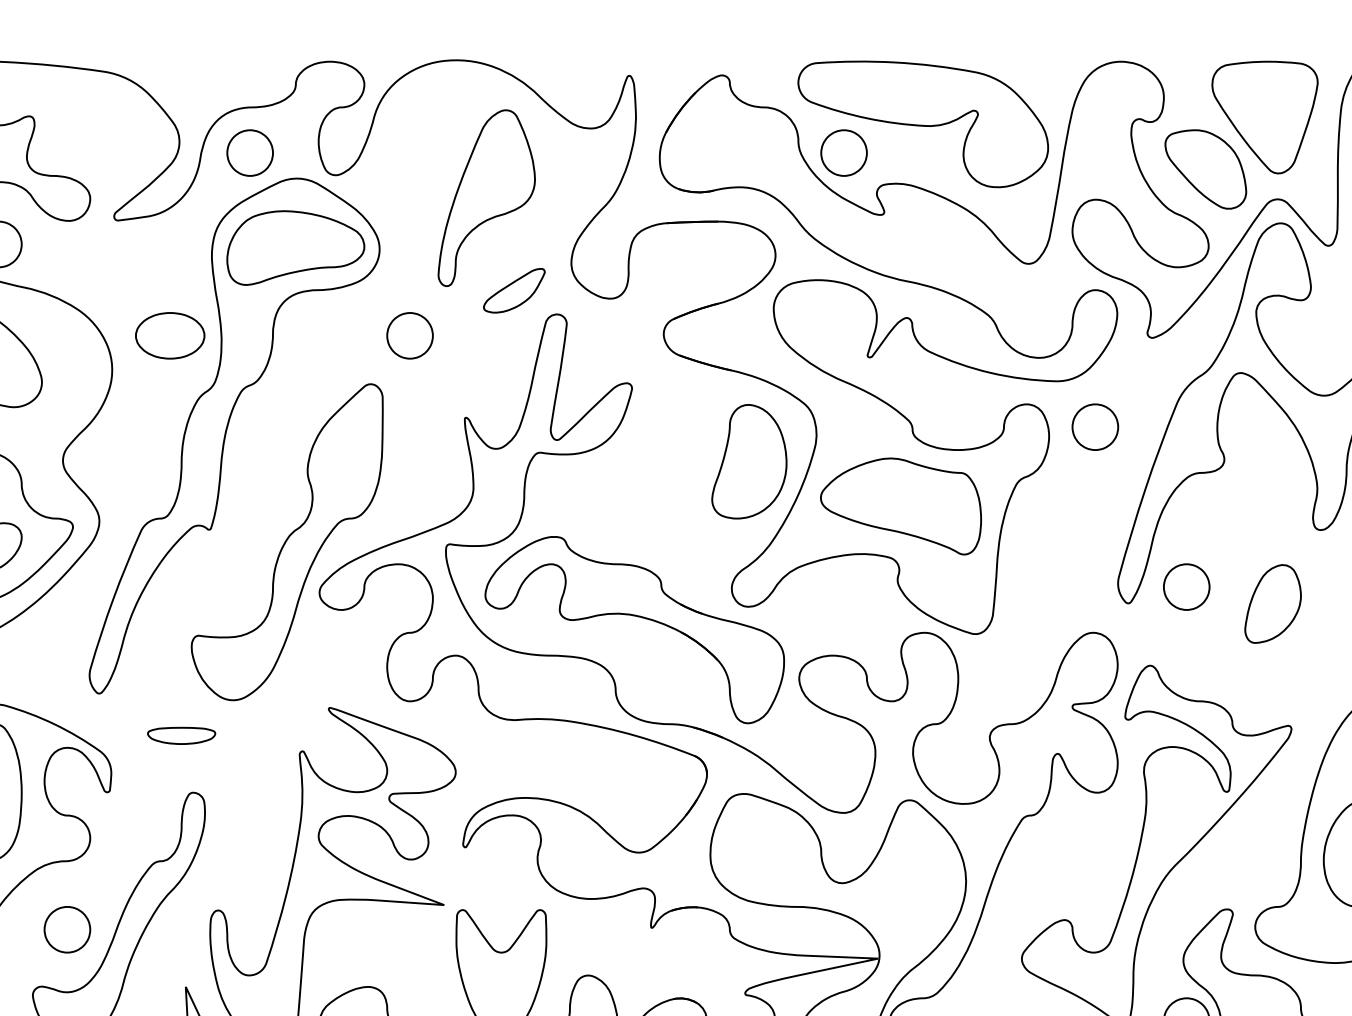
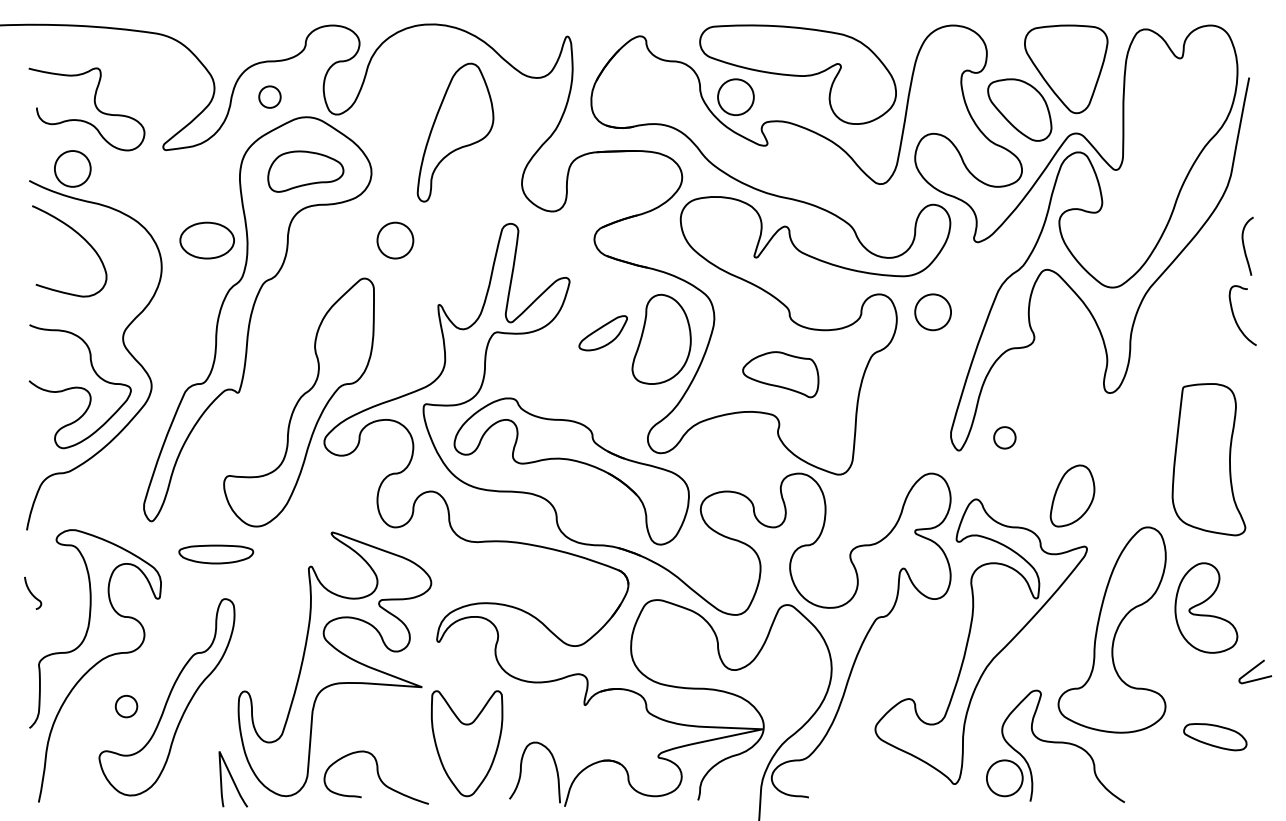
part: (249, 152) -> (269, 96), size x0.6
part: (295, 247) -> (305, 171), size x0.7
part: (513, 291) -> (602, 333), moved
part: (900, 506) -> (780, 374), size x0.6
part: (1186, 586) -> (1004, 437), size x0.6
part: (1273, 603) -> (1072, 495), moved
part: (180, 735) -> (215, 554), size x1.4
part: (67, 929) -> (126, 706), size x0.6

